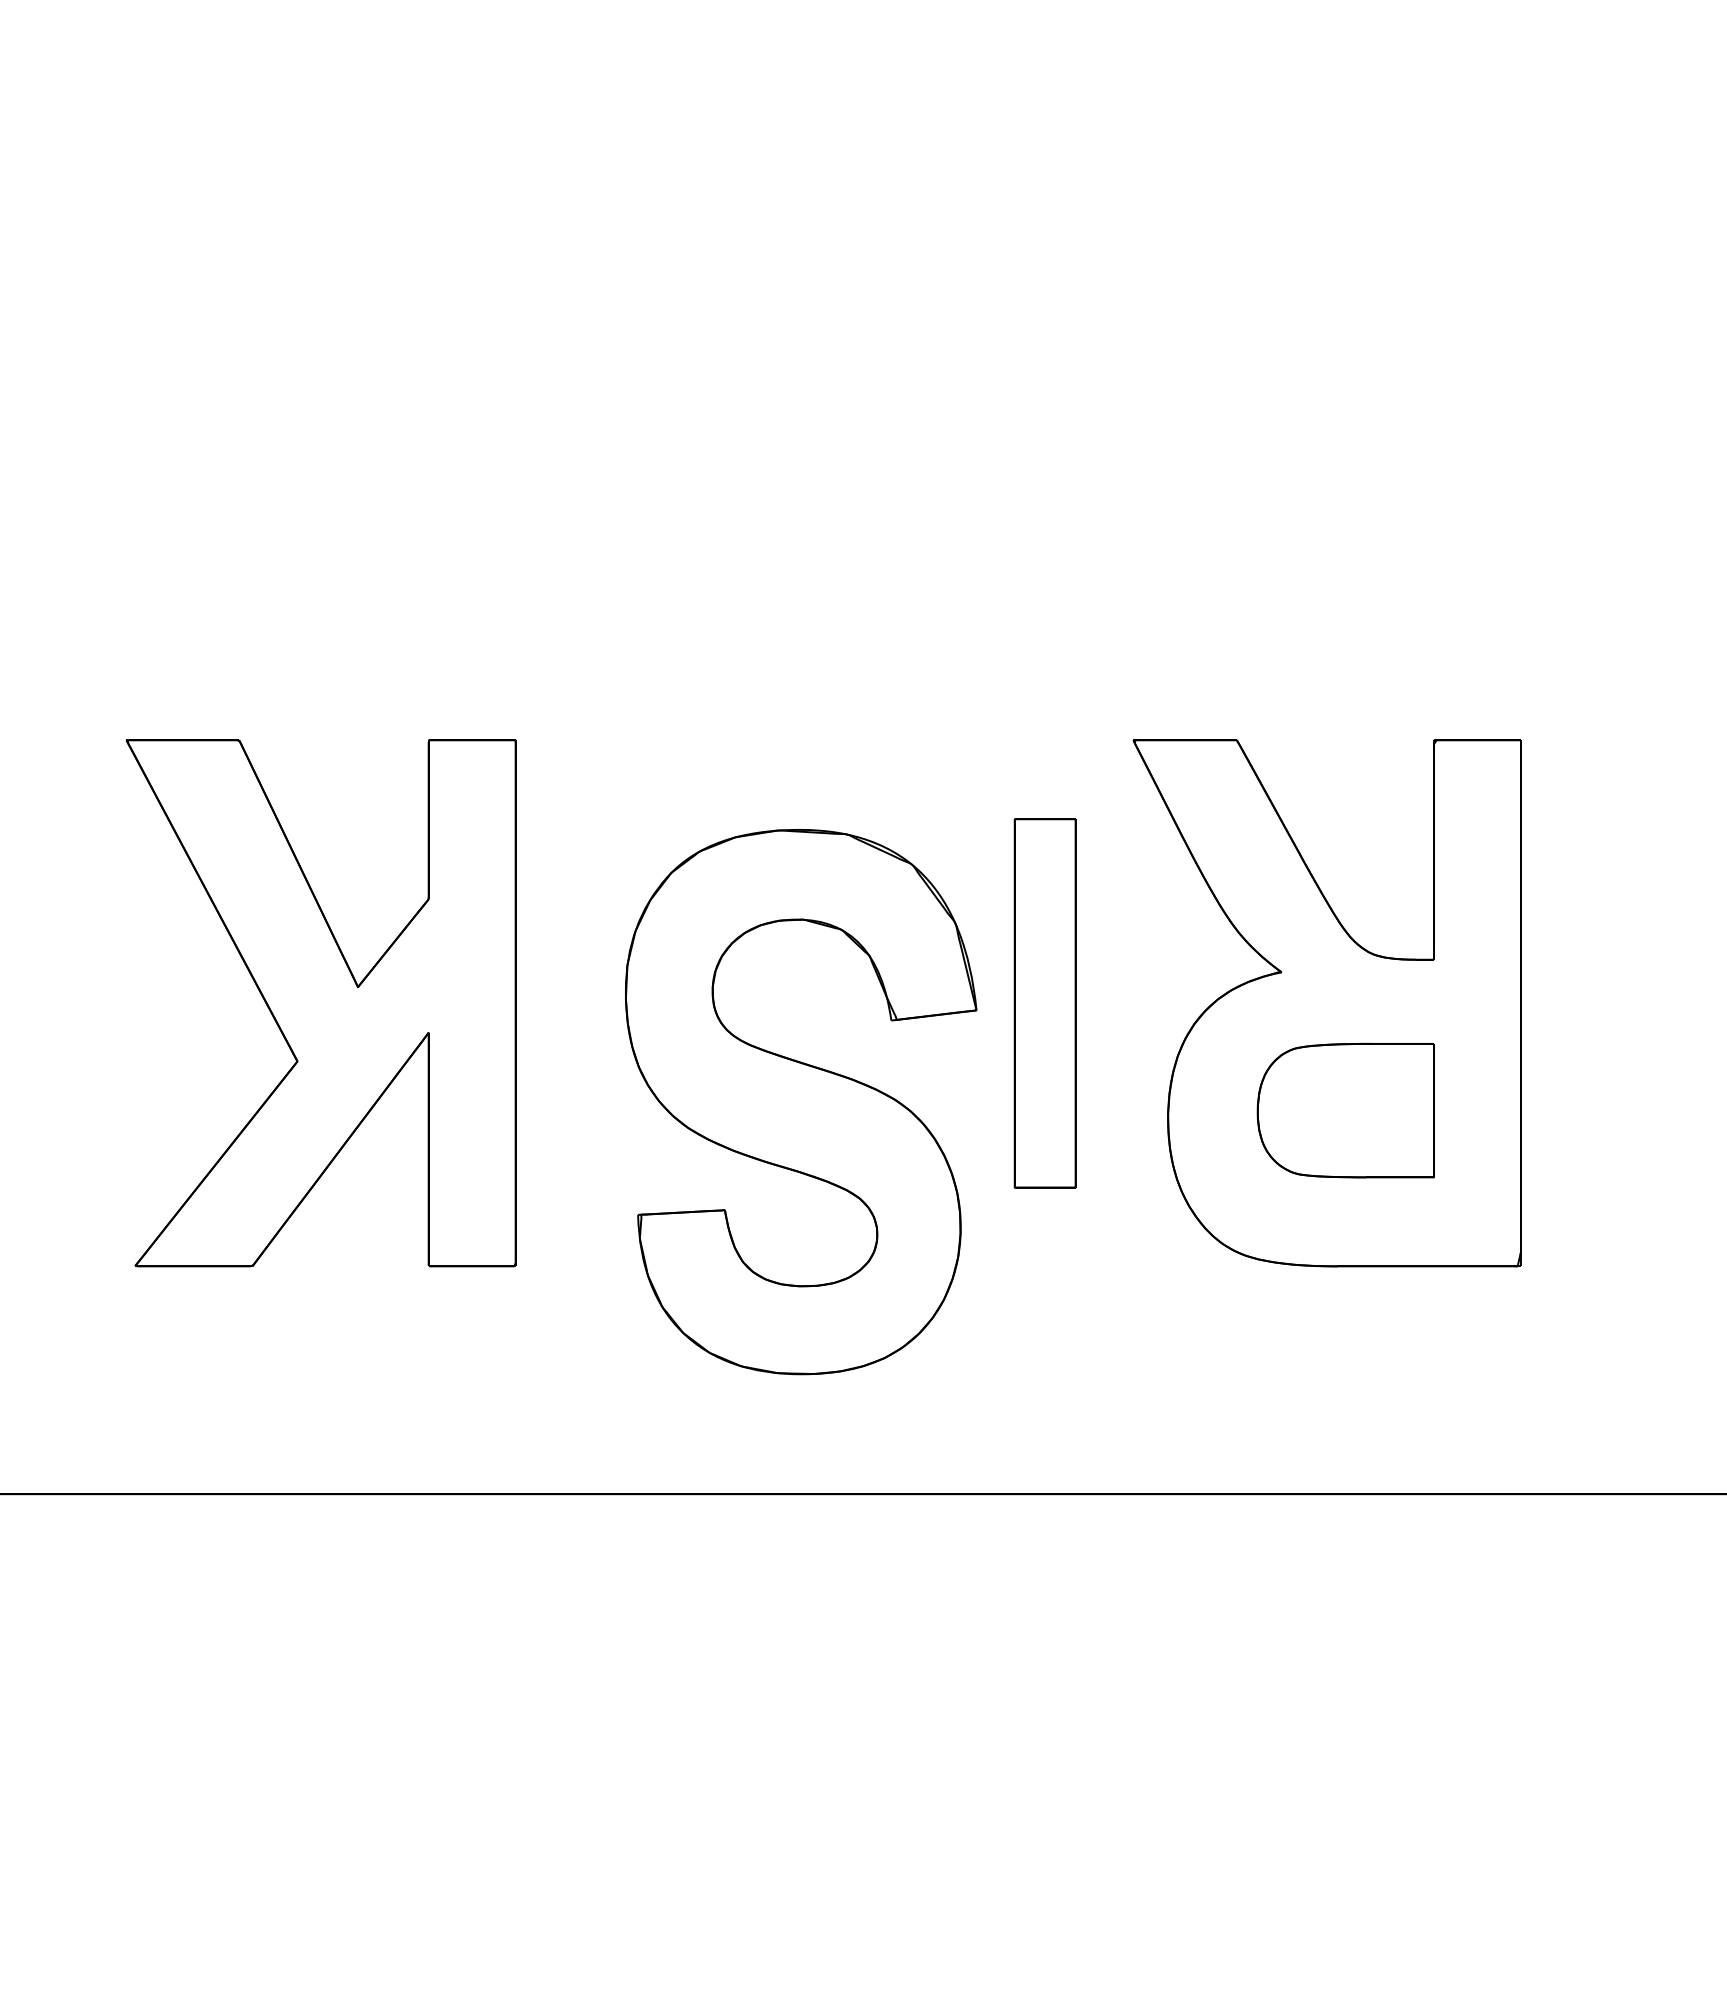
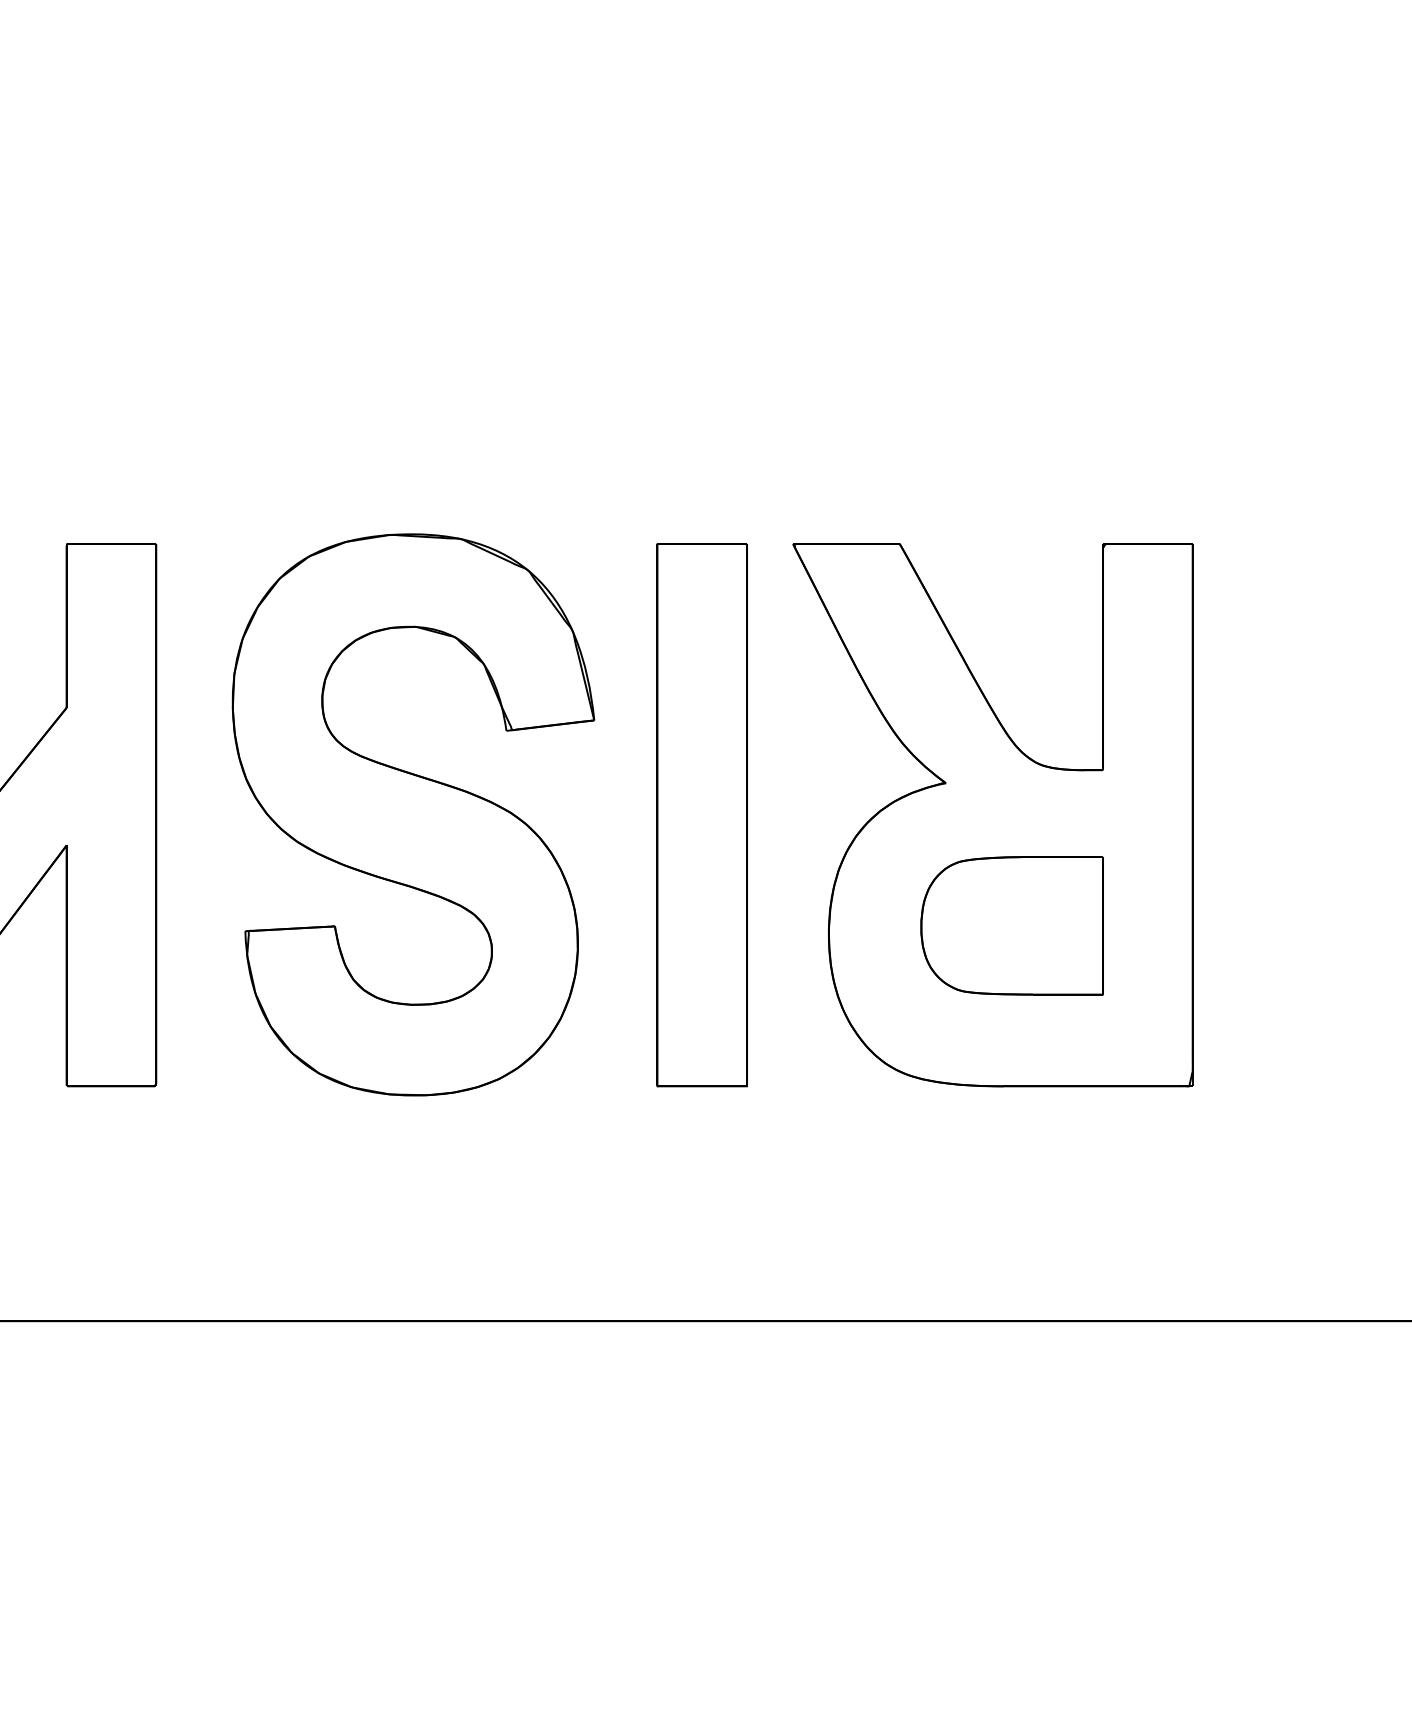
part: (1044, 1003) -> (701, 815), size x1.43
part: (801, 1102) -> (413, 815), moved

